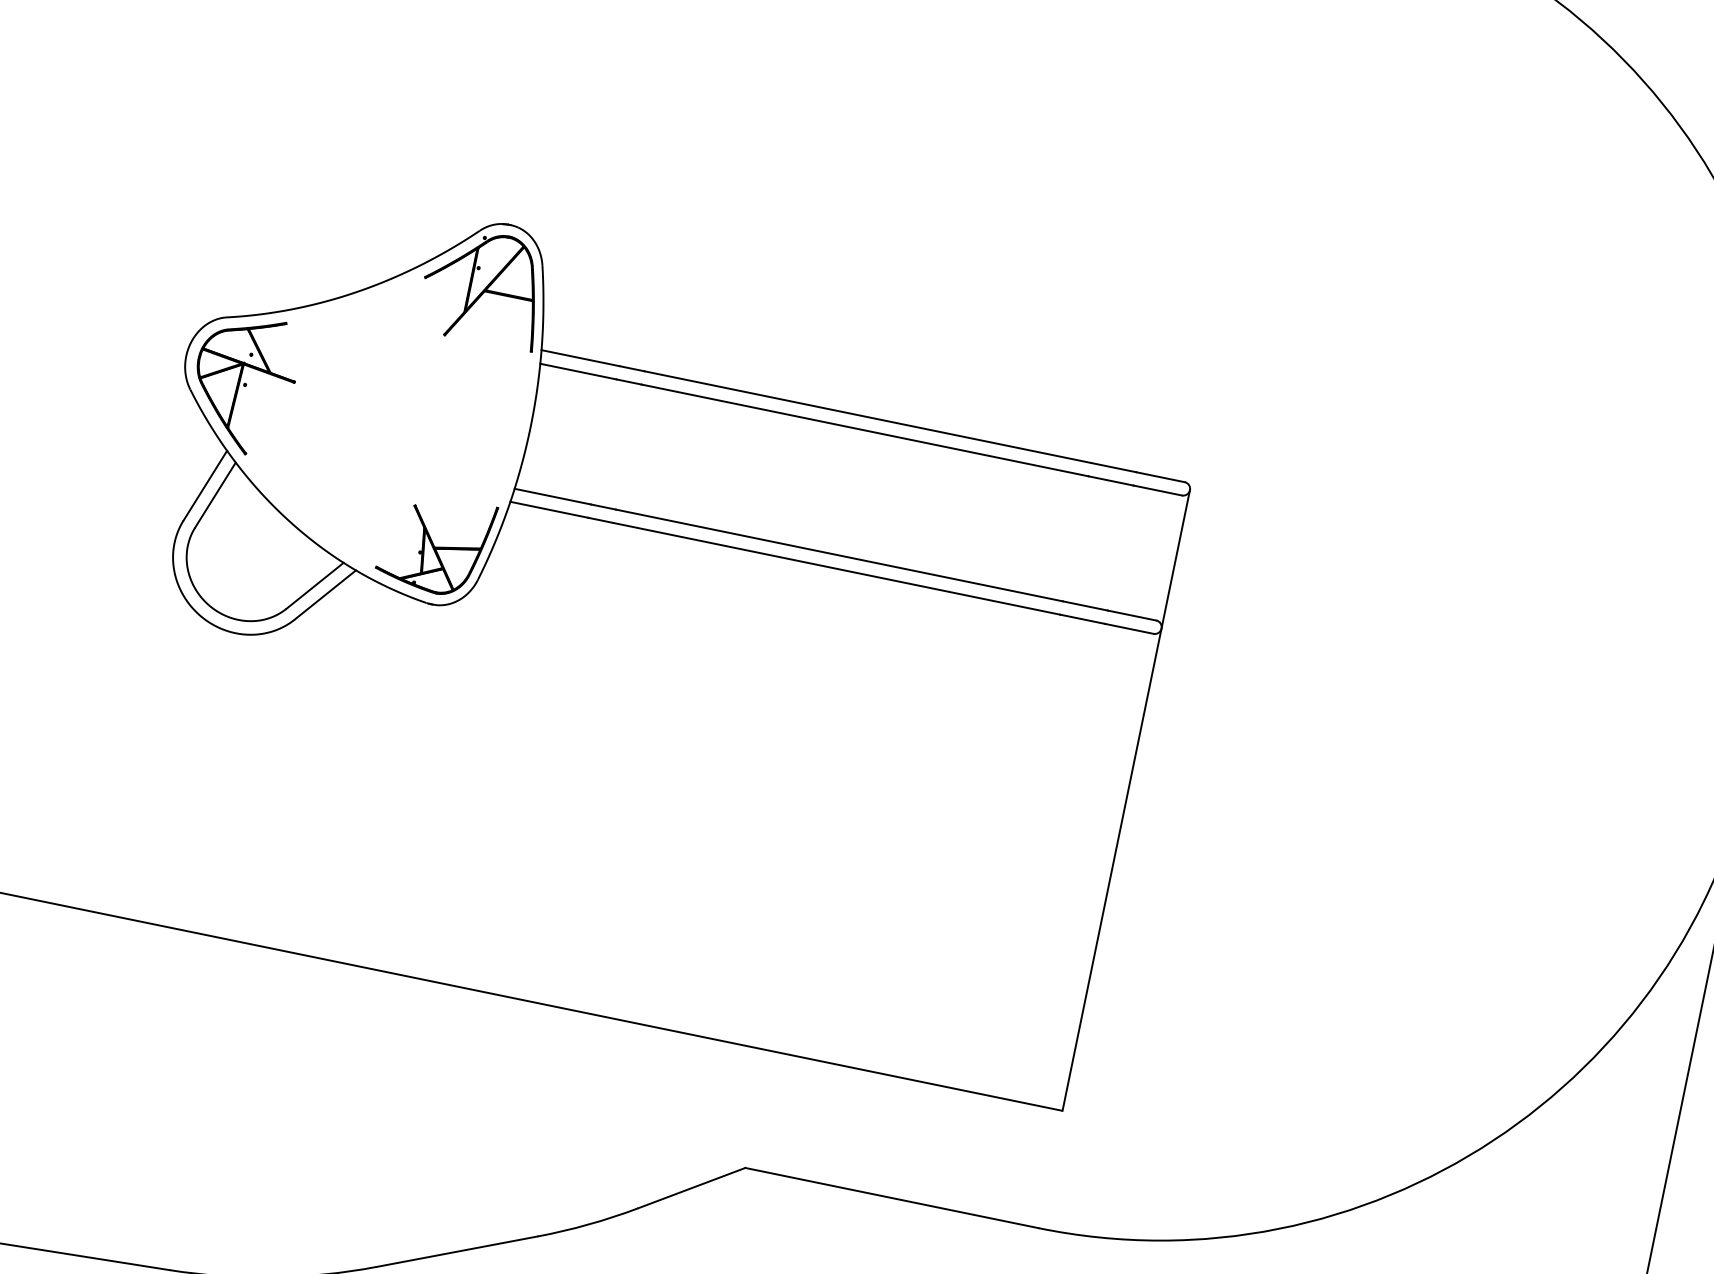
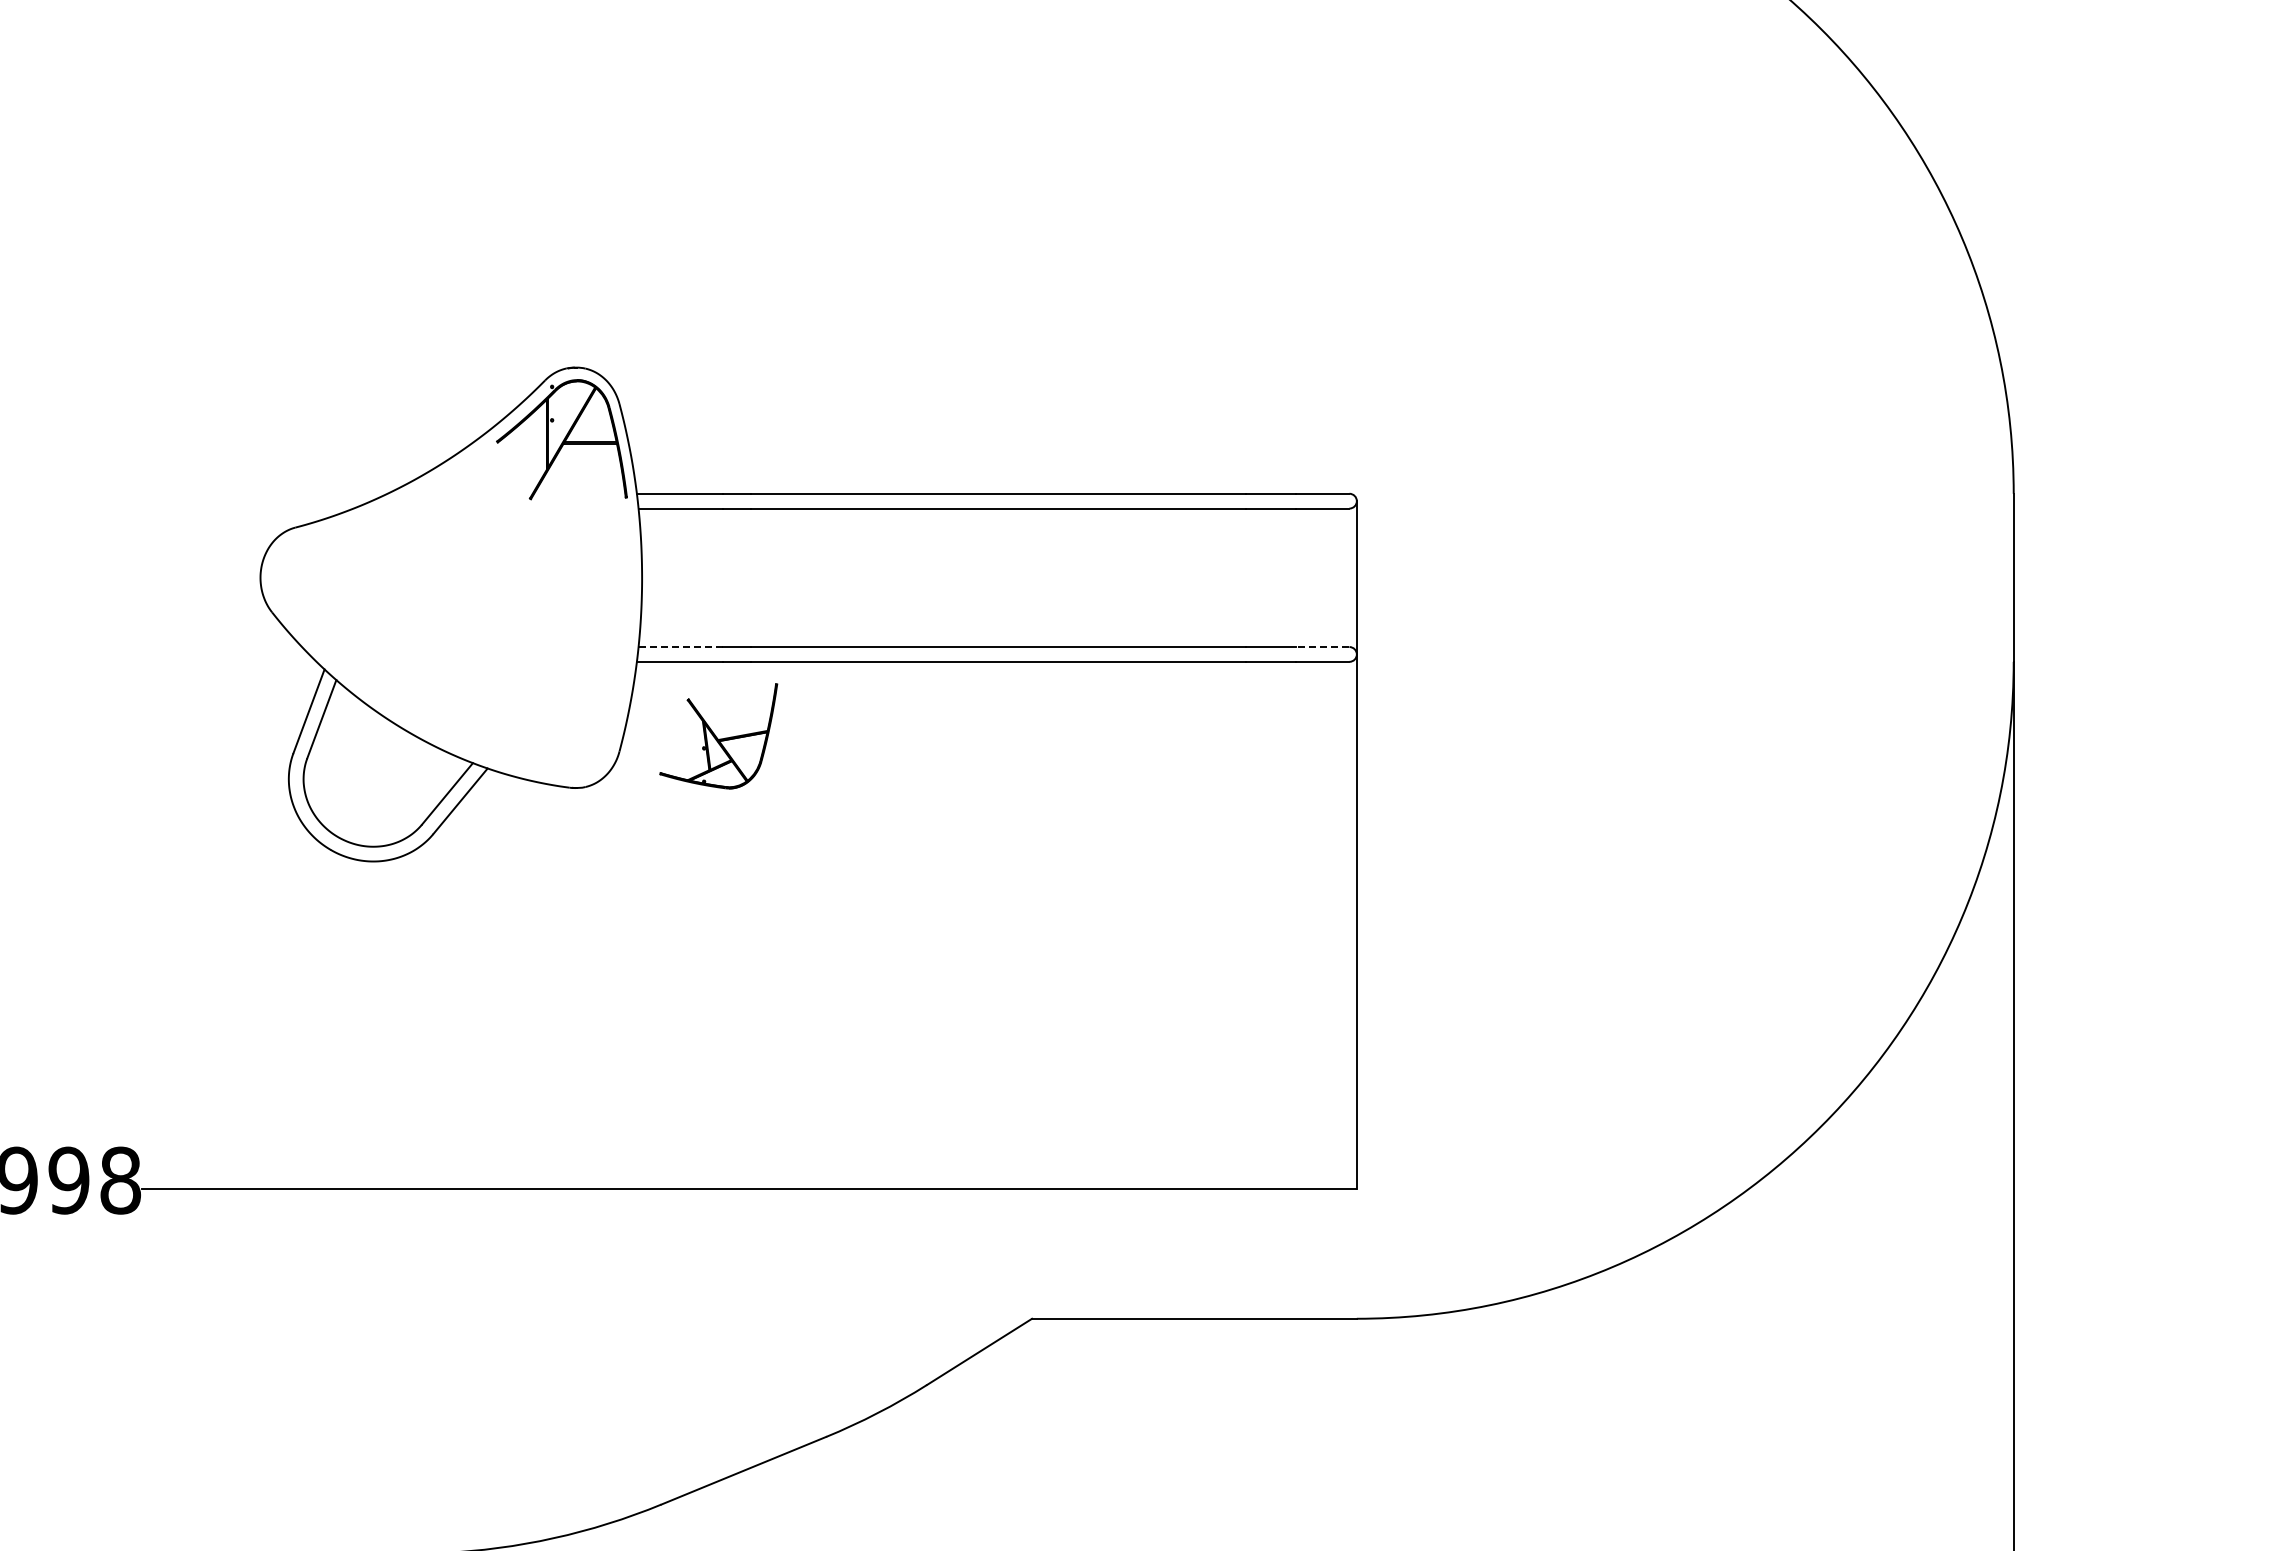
part: (243, 383) -> (327, 594), removed
line: (552, 496) -> (680, 647), solid -> dashed
part: (435, 544) -> (718, 736), moved
line: (1131, 615) -> (1322, 647), solid -> dashed

